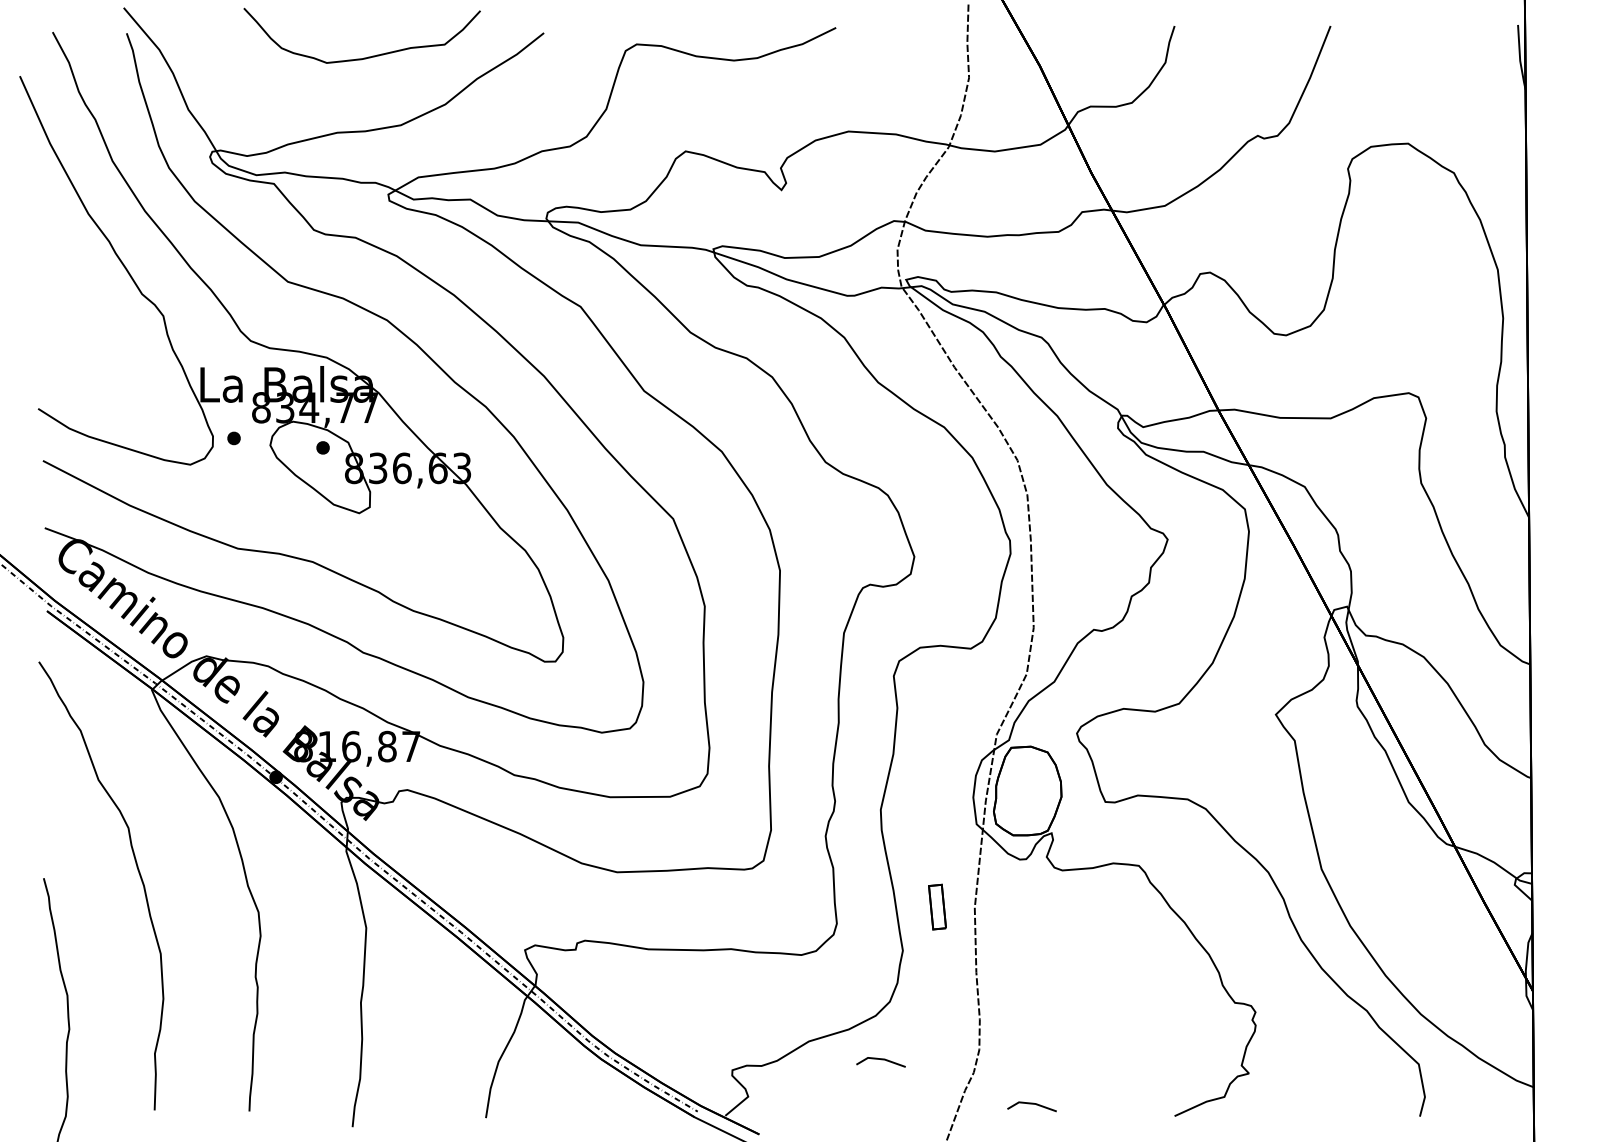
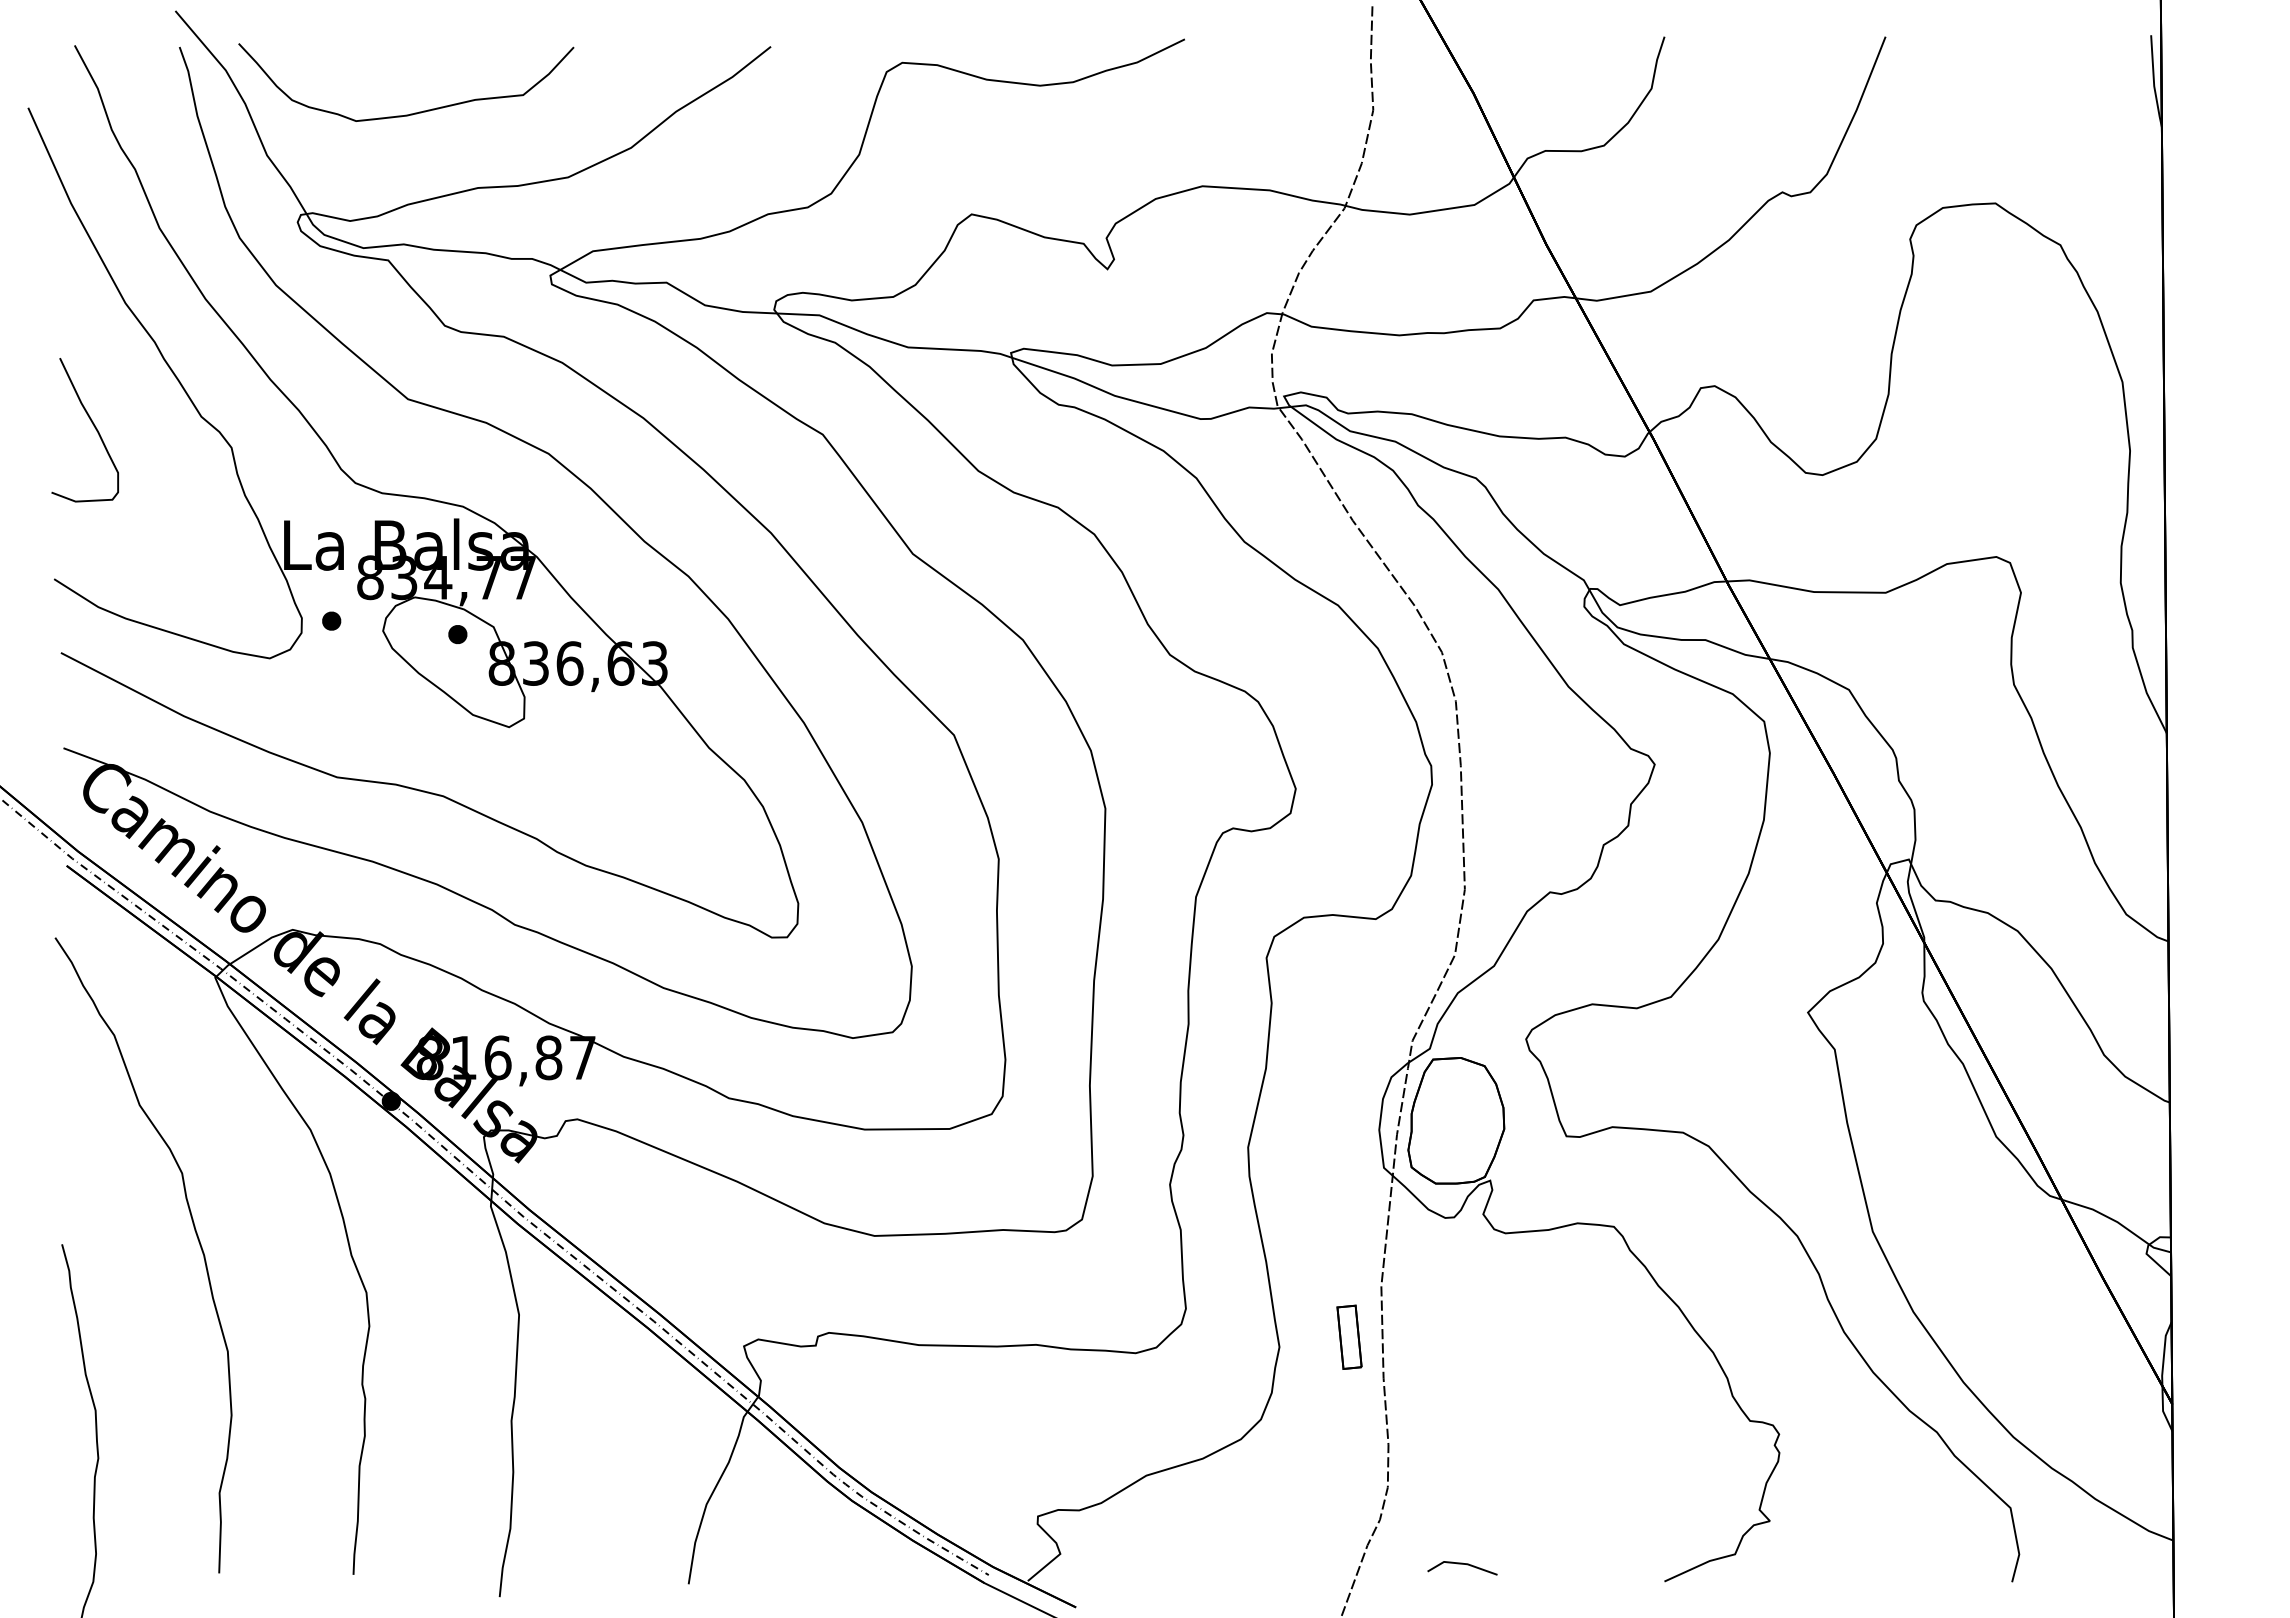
curve: (367, 56) -> (414, 112), moved
curve: (65, 301) -> (93, 426), added
part: (937, 906) -> (1349, 1336), moved
line: (881, 1059) -> (1248, 1501), removed

